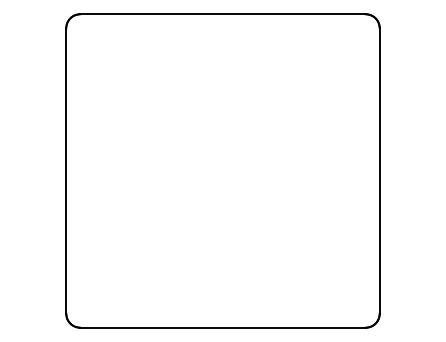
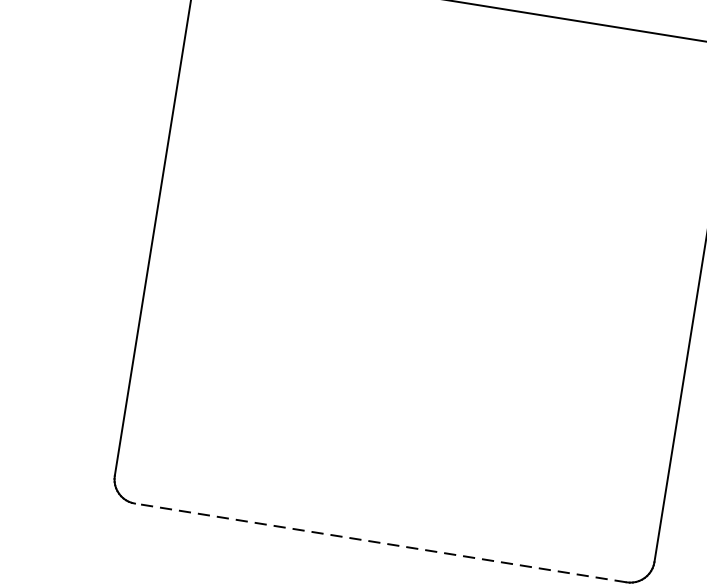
line: (223, 327) -> (381, 542), solid -> dashed

